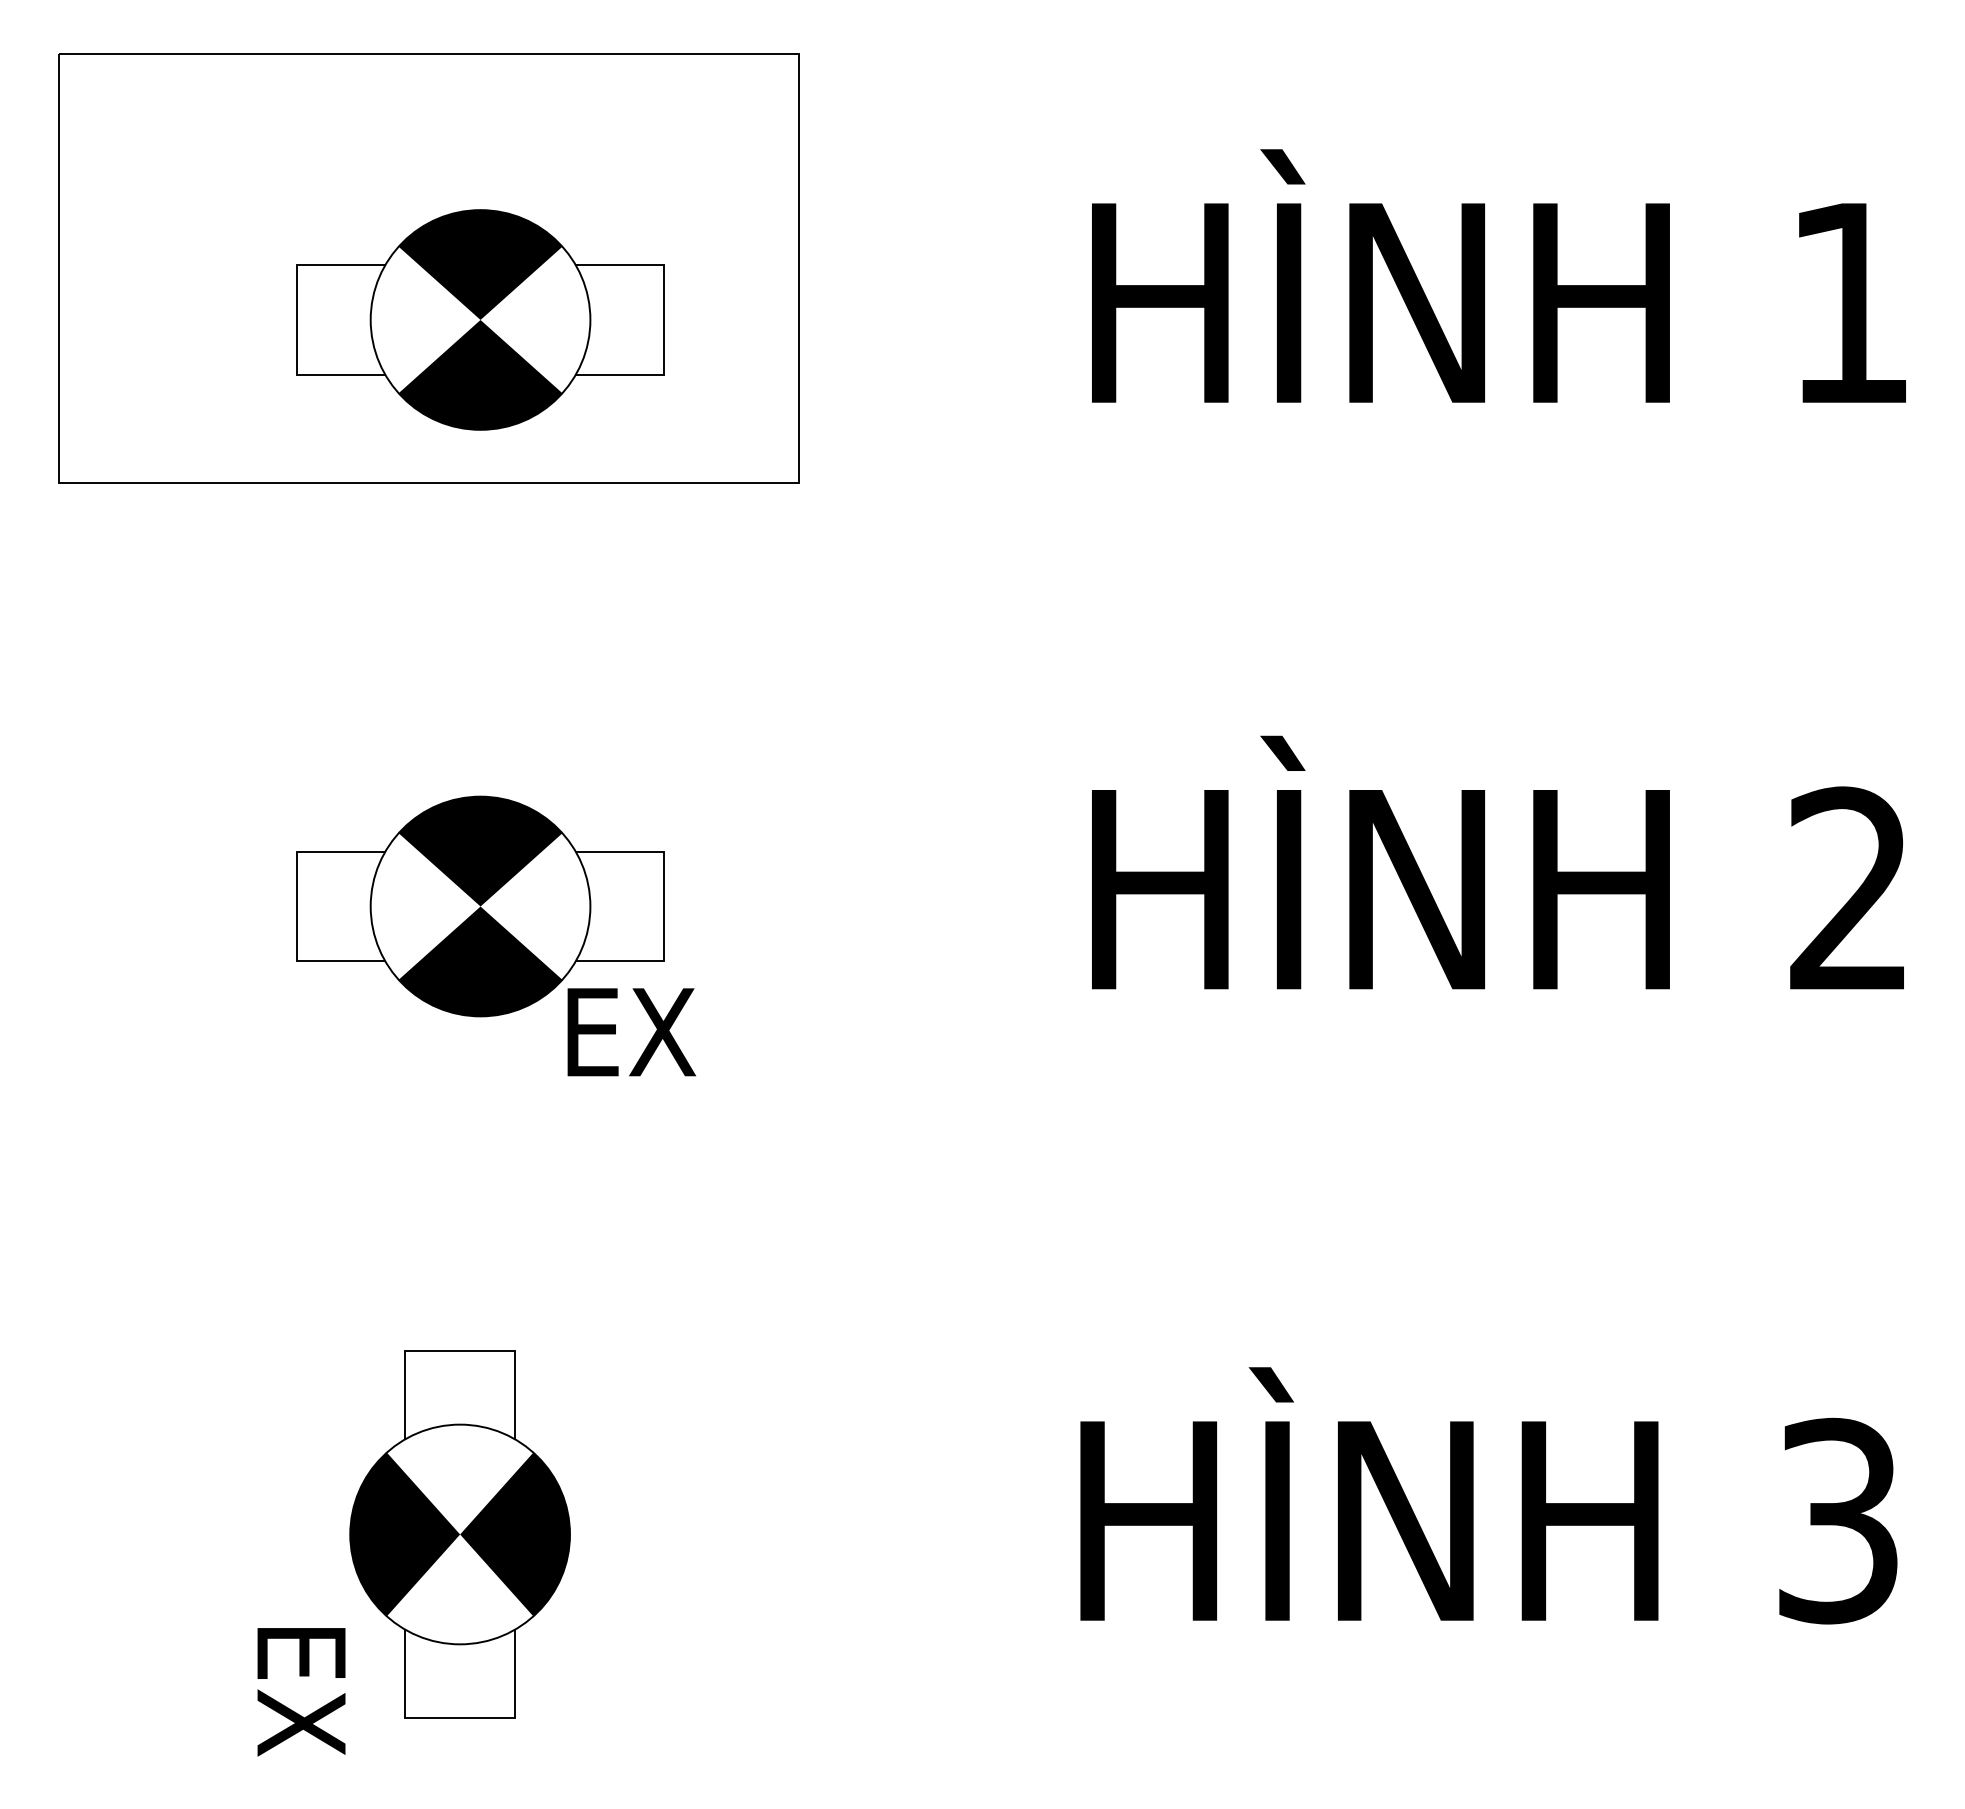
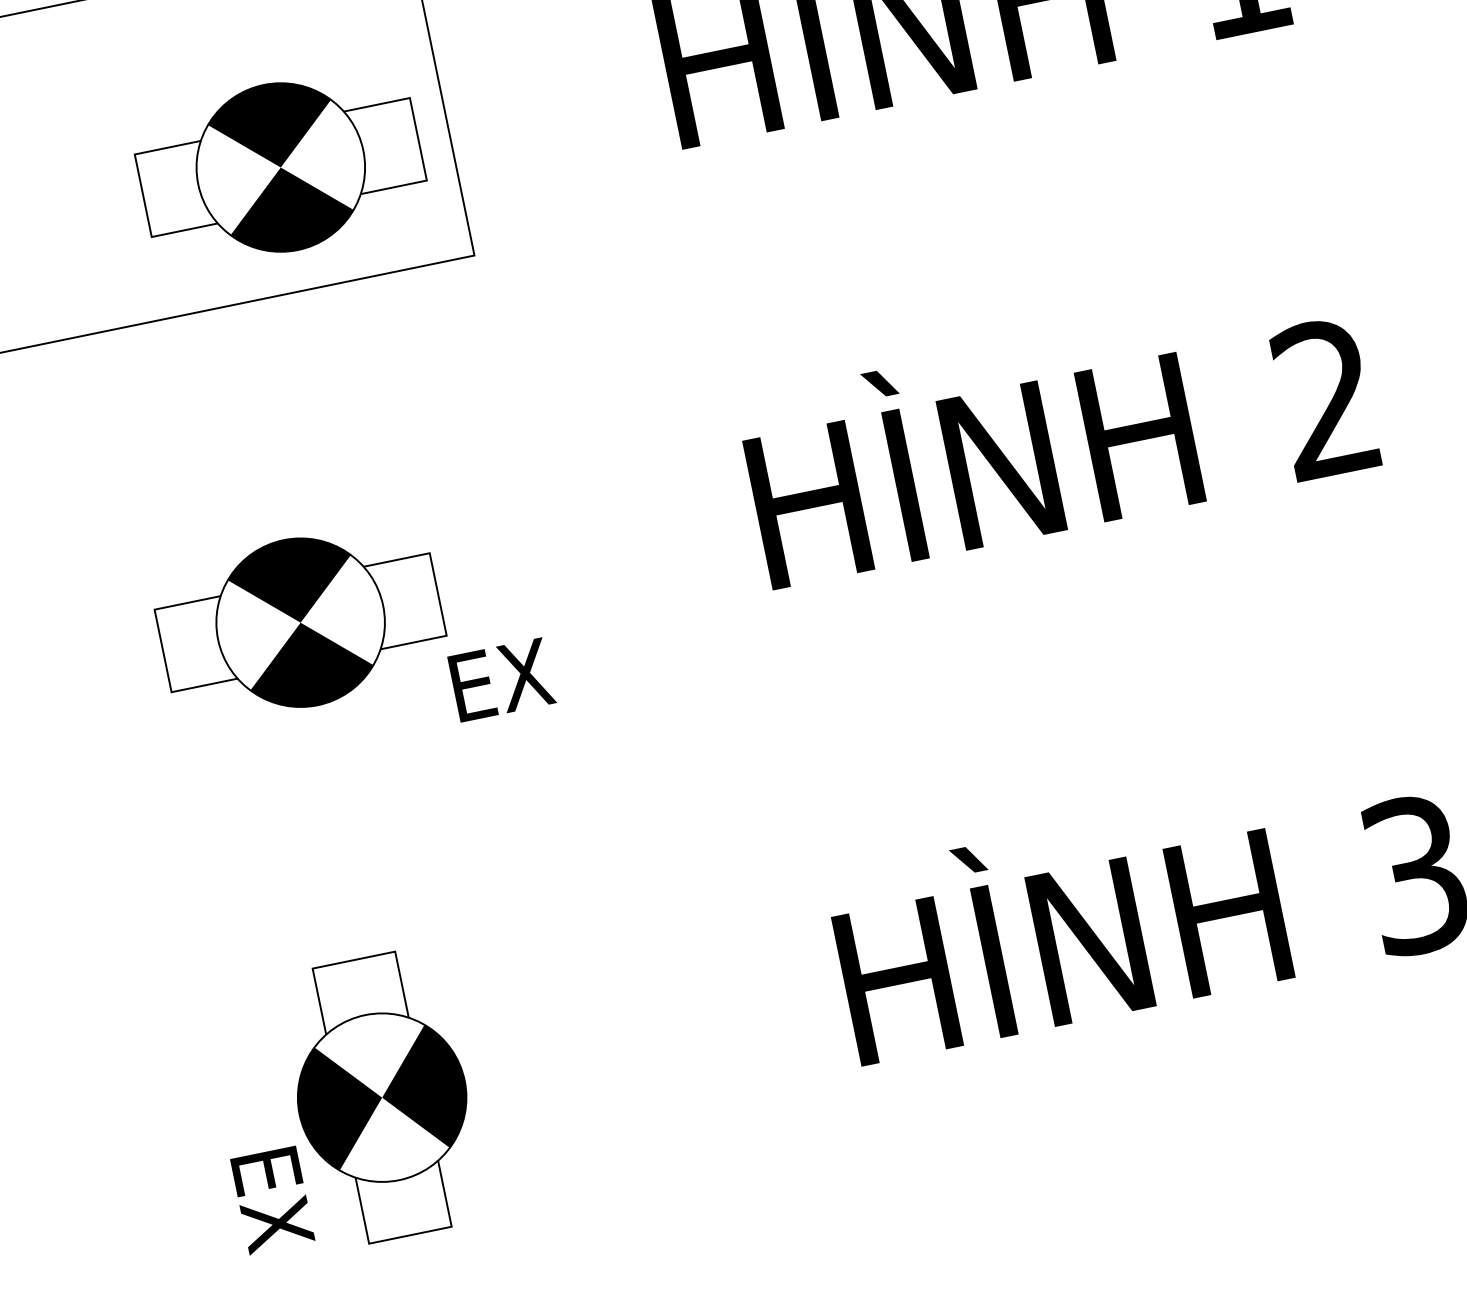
part: (480, 319) -> (280, 167), moved
text: (631, 1032) -> (501, 680), moved
text: (301, 1692) -> (272, 1200), moved

